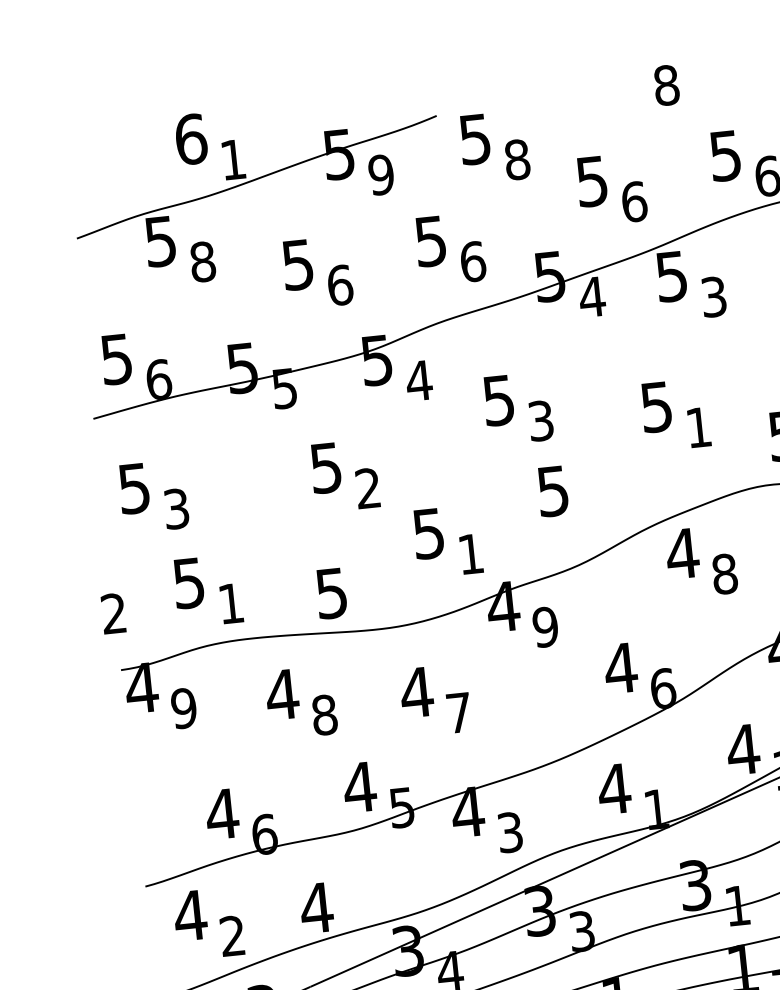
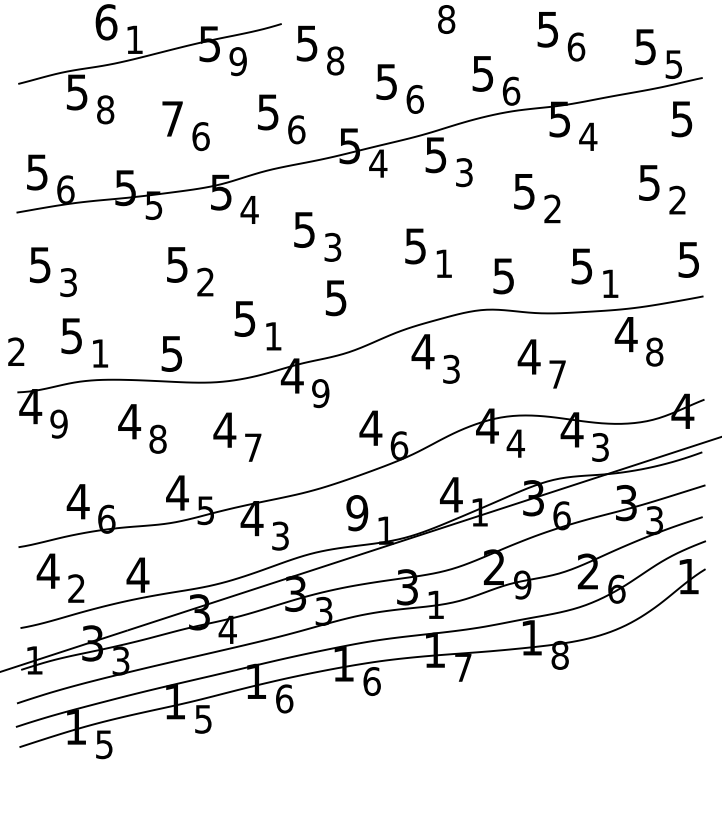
text: (297, 265) -> (172, 119), 5 -> 7
text: (724, 572) -> (451, 368), 8 -> 3
text: (613, 789) -> (356, 513), 4 -> 9

